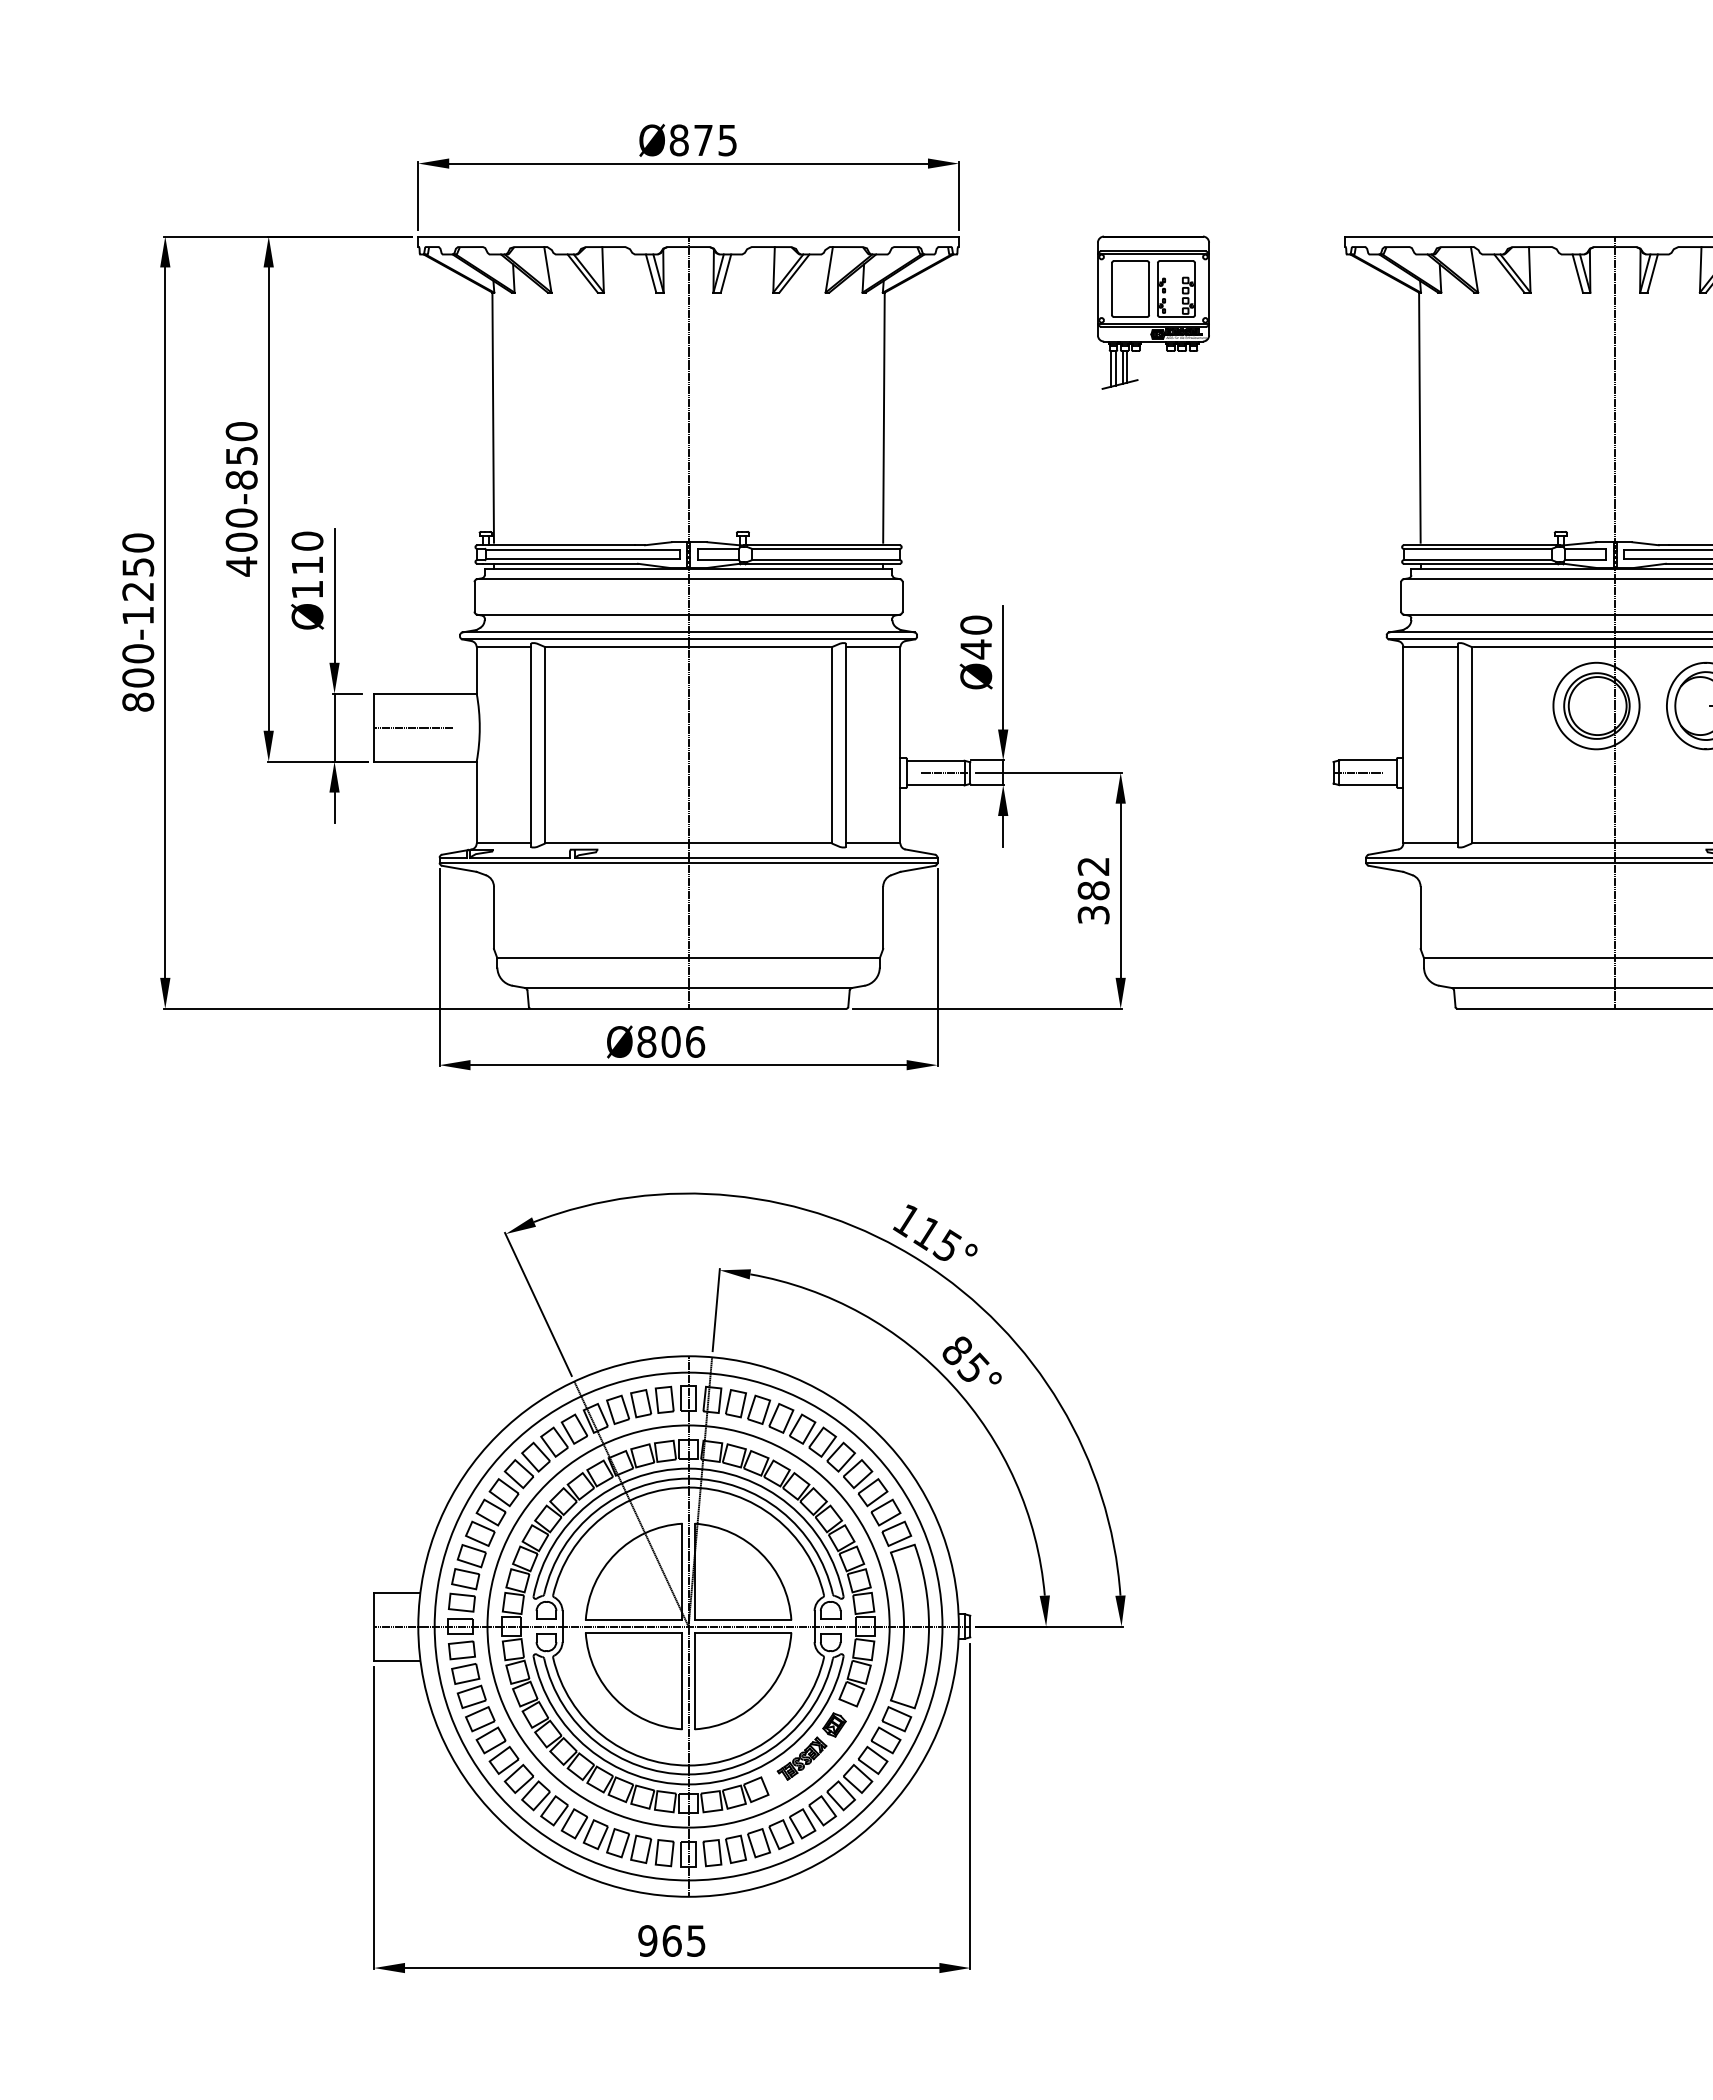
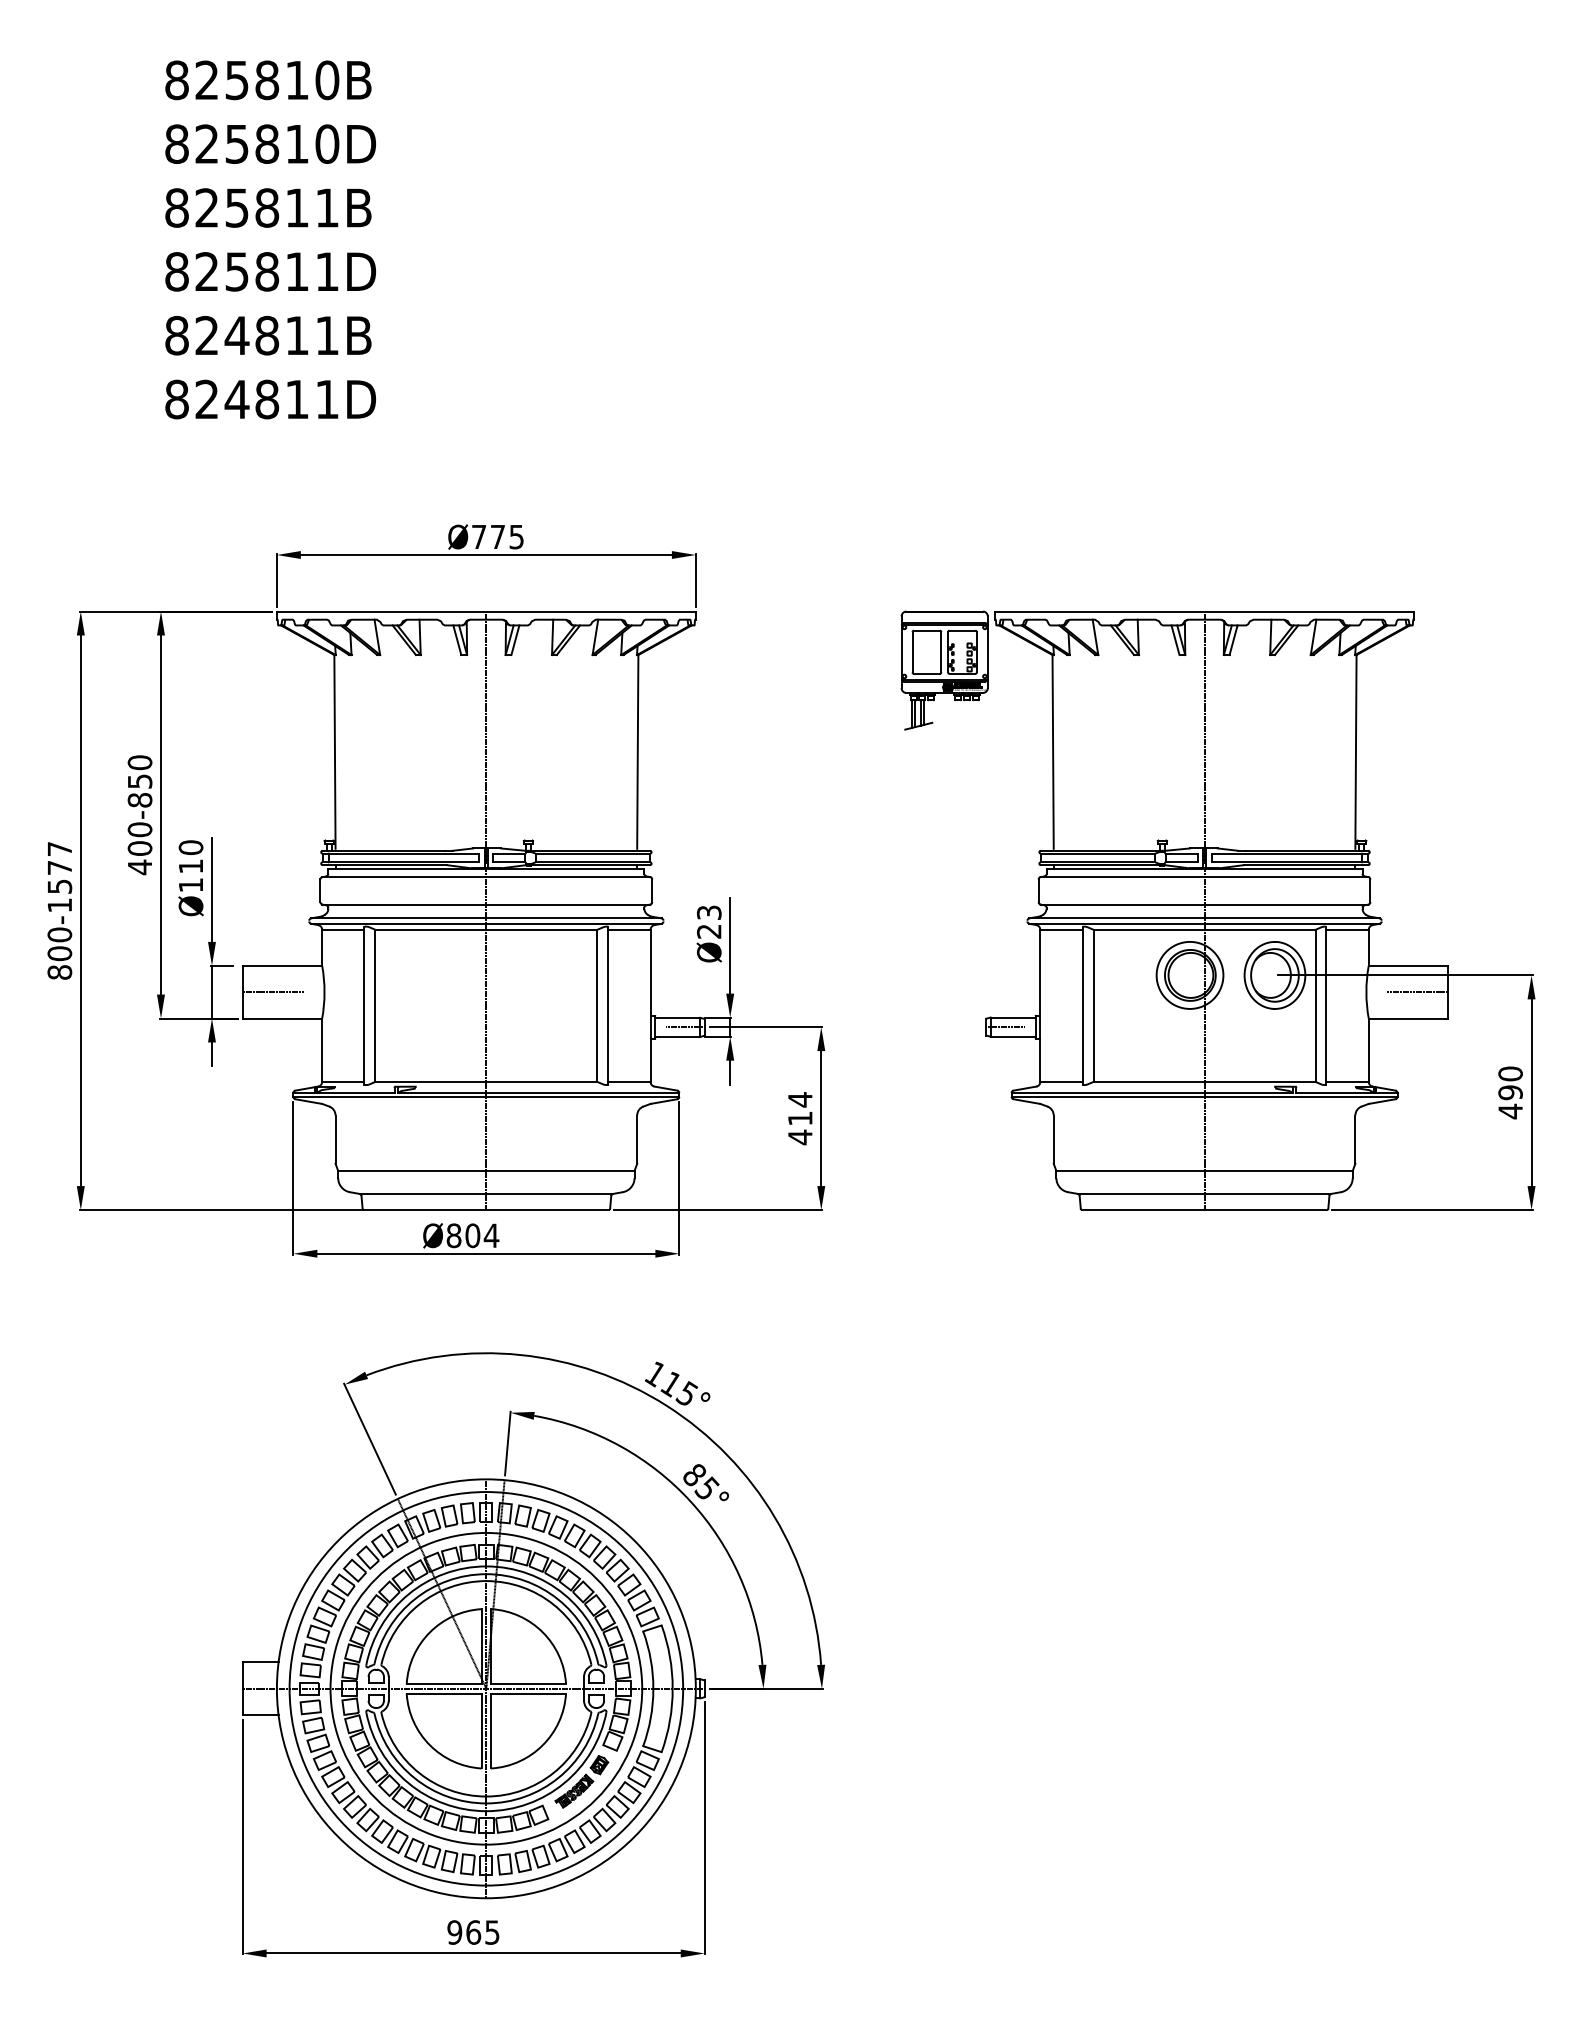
text: (678, 139) -> (478, 536), Ø875 -> Ø775
part: (1153, 312) -> (944, 670), moved
text: (137, 566) -> (59, 867), 800-1250 -> 800-1577
text: (976, 637) -> (709, 922), Ø40 -> Ø23
text: (1093, 890) -> (800, 1118), 382 -> 414
text: (695, 1041) -> (491, 1235), Ø806 -> Ø804

